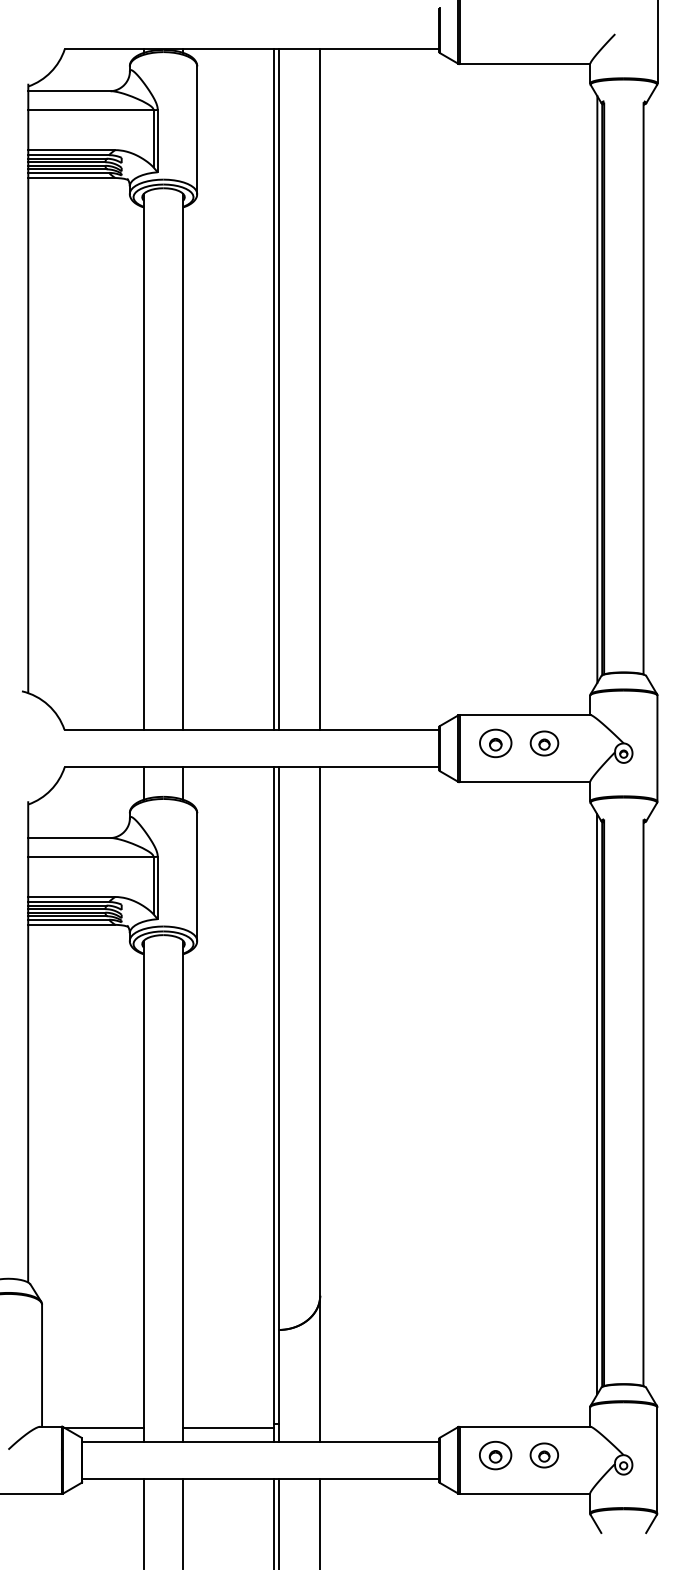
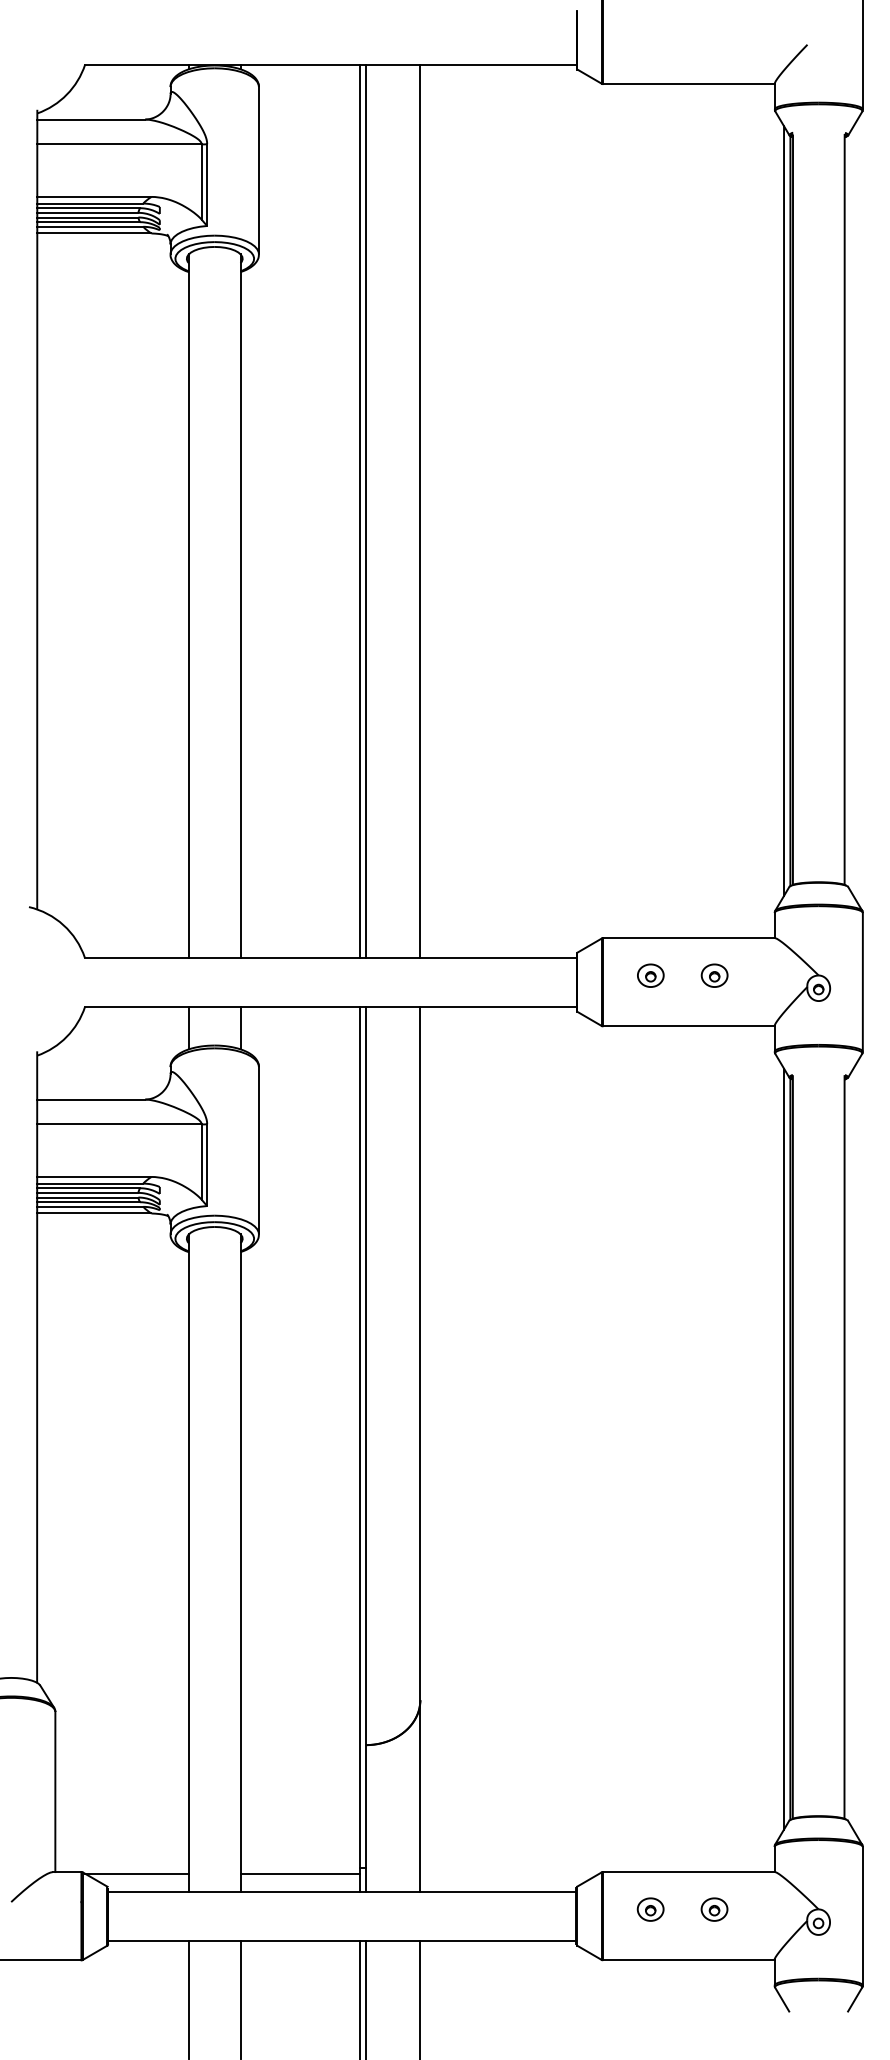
part: (495, 743) -> (650, 975), size x0.62
part: (544, 743) -> (714, 975), size x0.71
part: (495, 1454) -> (650, 1908), size x0.62
part: (544, 1454) -> (714, 1908), size x0.71

